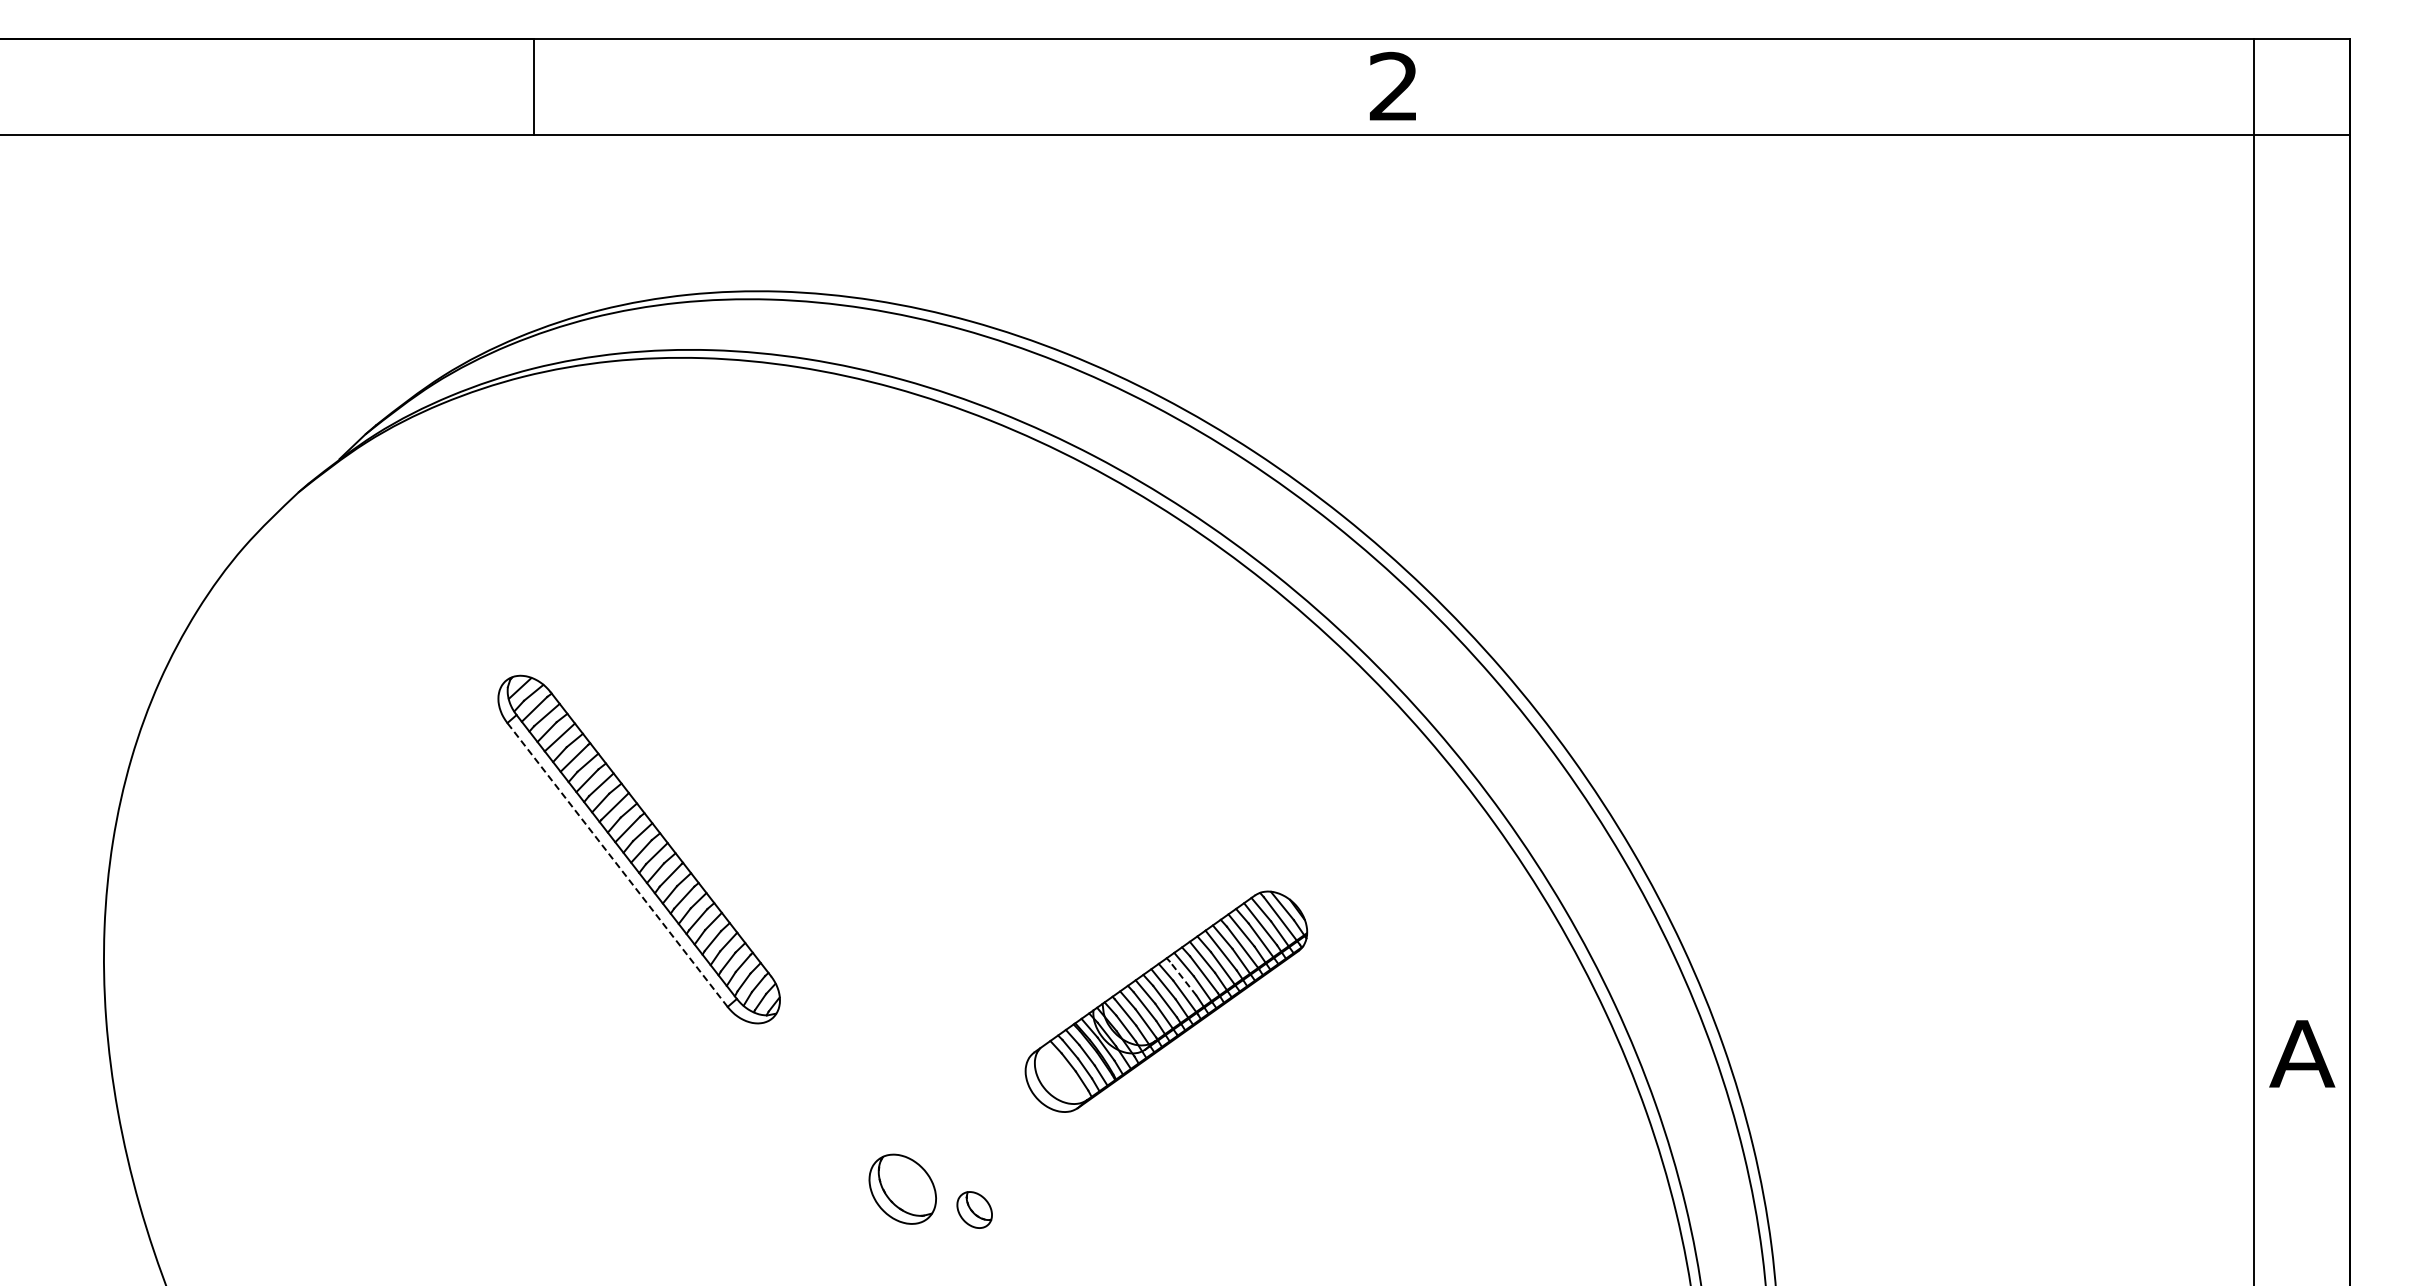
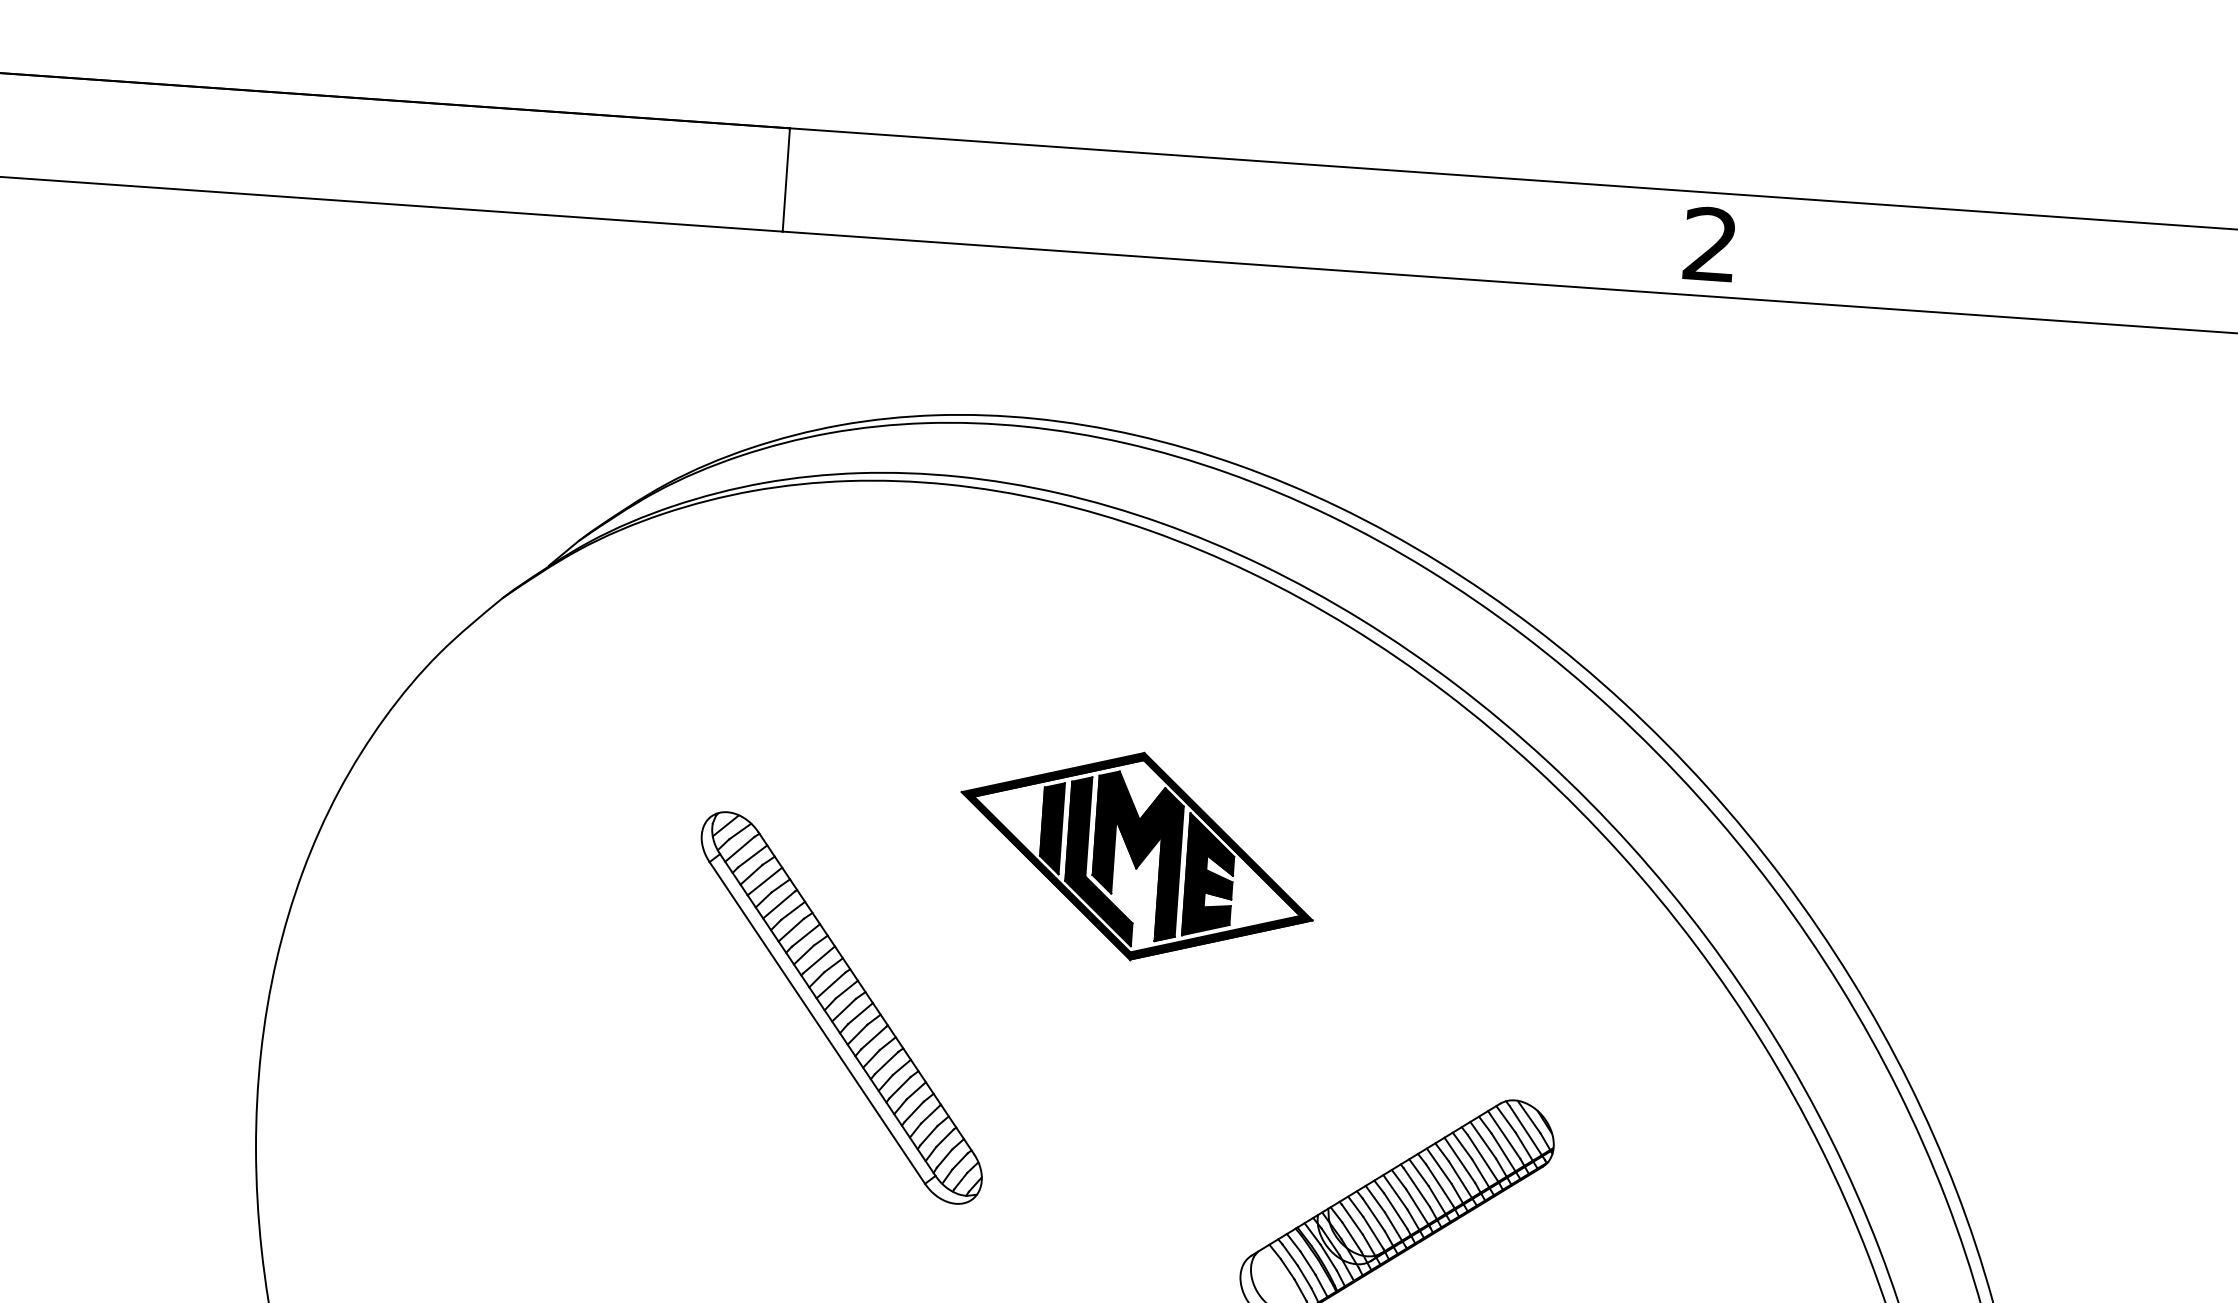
part: (902, 689) -> (1136, 855), added
line: (617, 865) -> (817, 1023), dashed -> solid
line: (1183, 978) -> (1417, 1187), dashed -> solid

